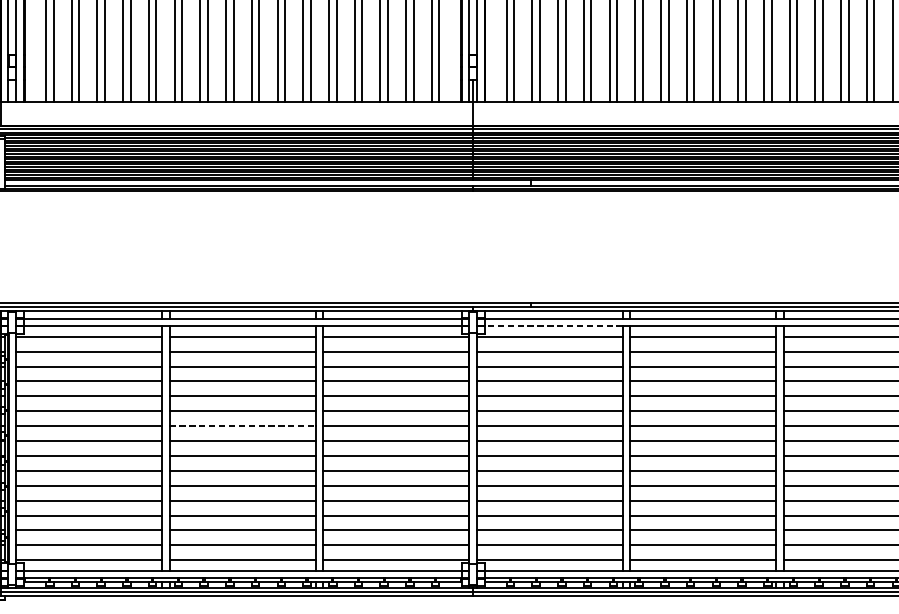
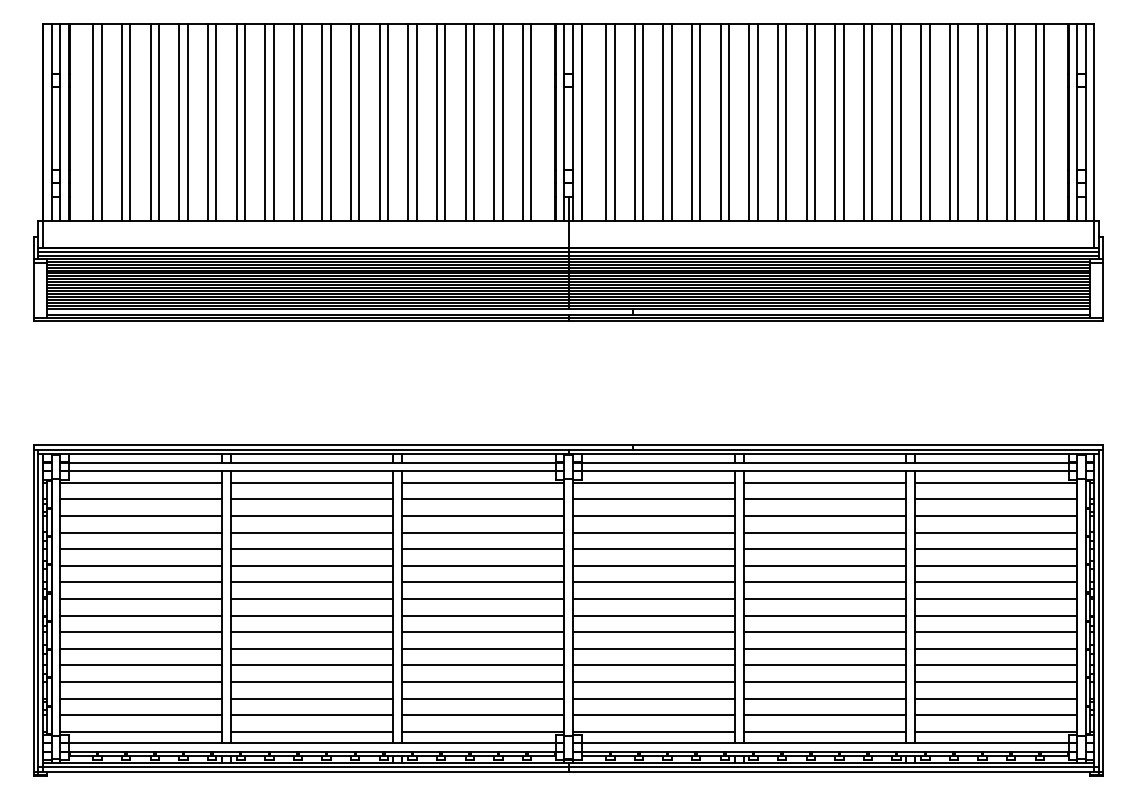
line: (553, 326) -> (658, 471), dashed -> solid
line: (242, 426) -> (312, 582), dashed -> solid

